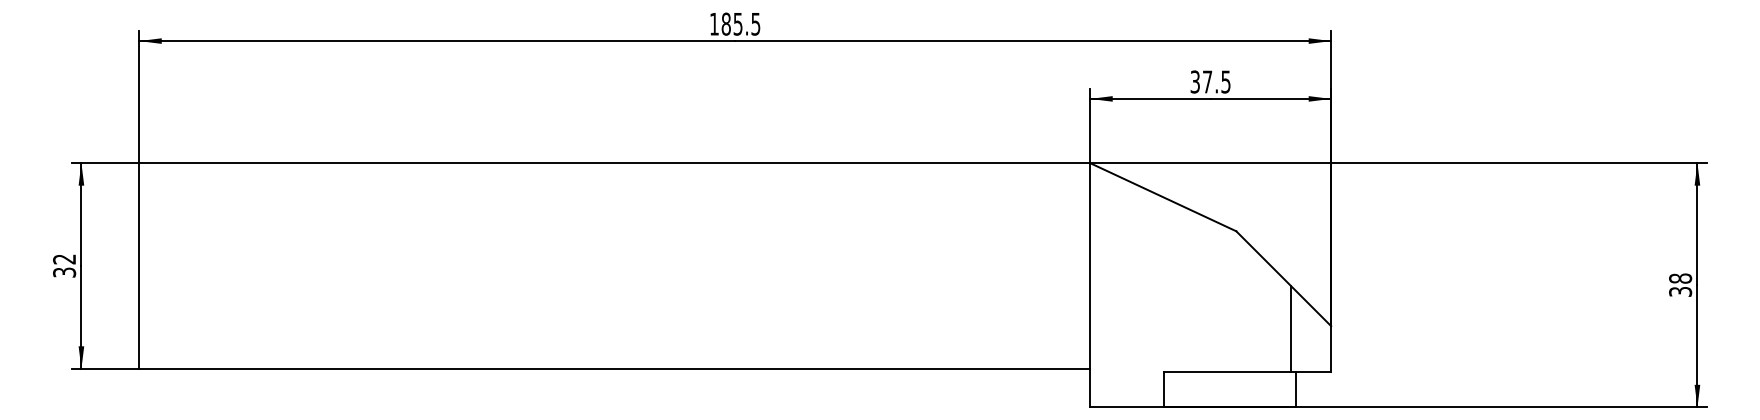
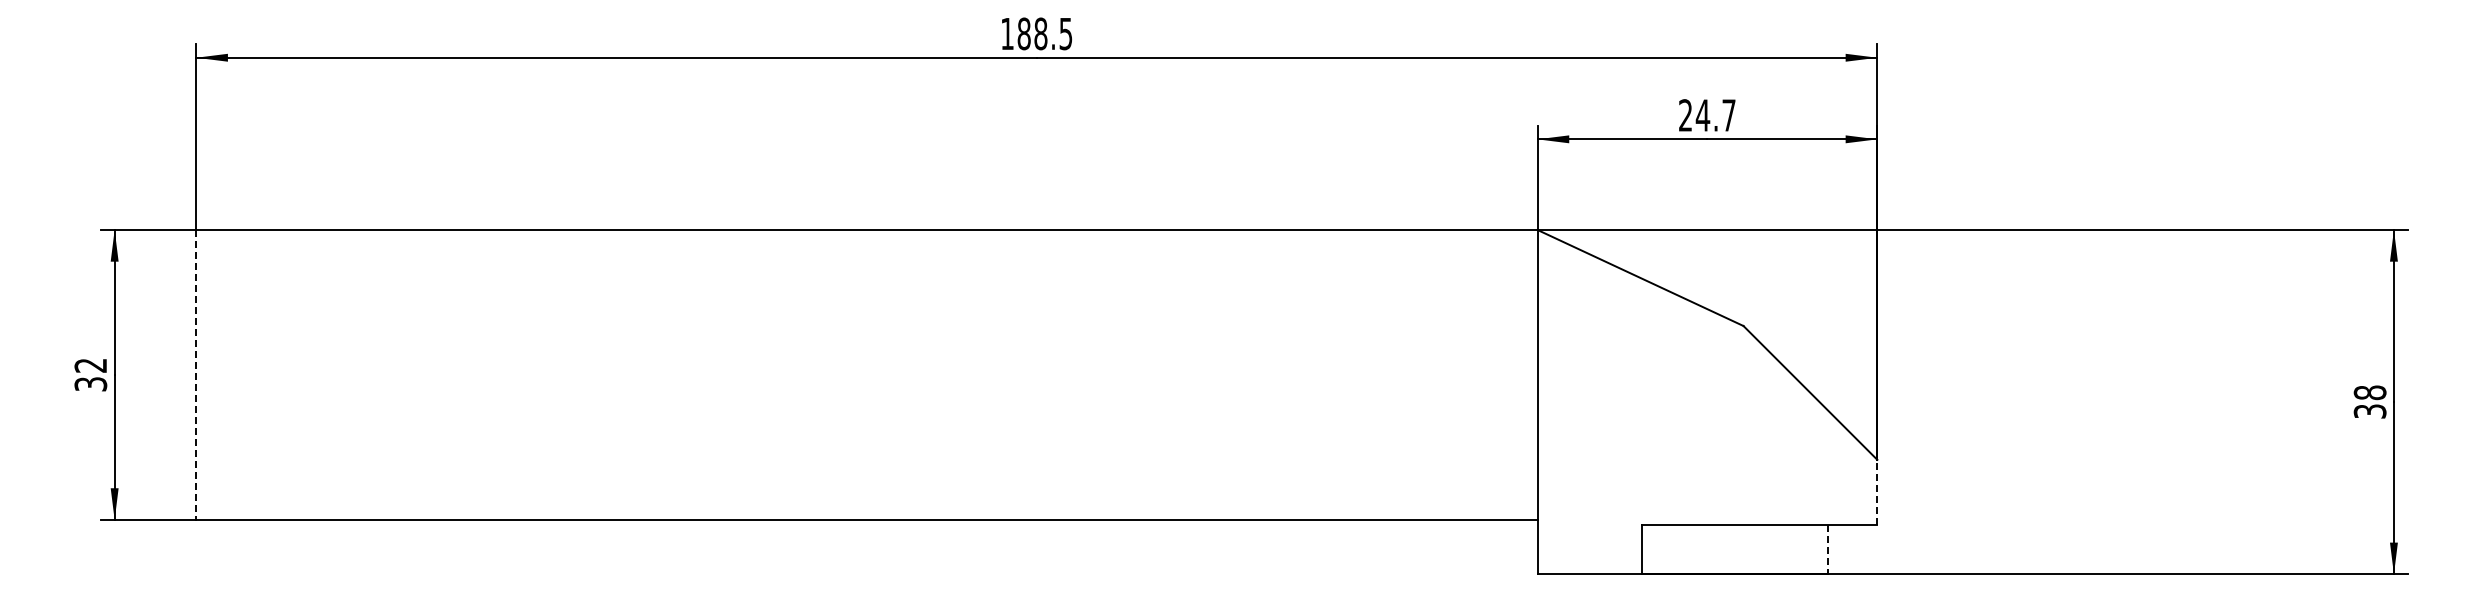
text: (737, 23) -> (1040, 33), 185.5 -> 188.5
text: (1210, 82) -> (1707, 115), 37.5 -> 24.7
line: (139, 266) -> (196, 375), solid -> dashed
line: (1291, 328) -> (1821, 463), removed
line: (1331, 348) -> (1877, 491), solid -> dashed
line: (1295, 389) -> (1827, 549), solid -> dashed

